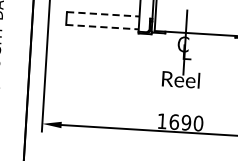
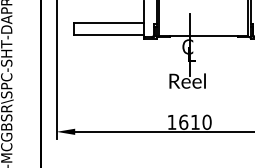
line: (103, 14) -> (109, 22), dashed -> solid
line: (103, 27) -> (109, 35), dashed -> solid
text: (185, 121) -> (194, 121), 1690 -> 1610

